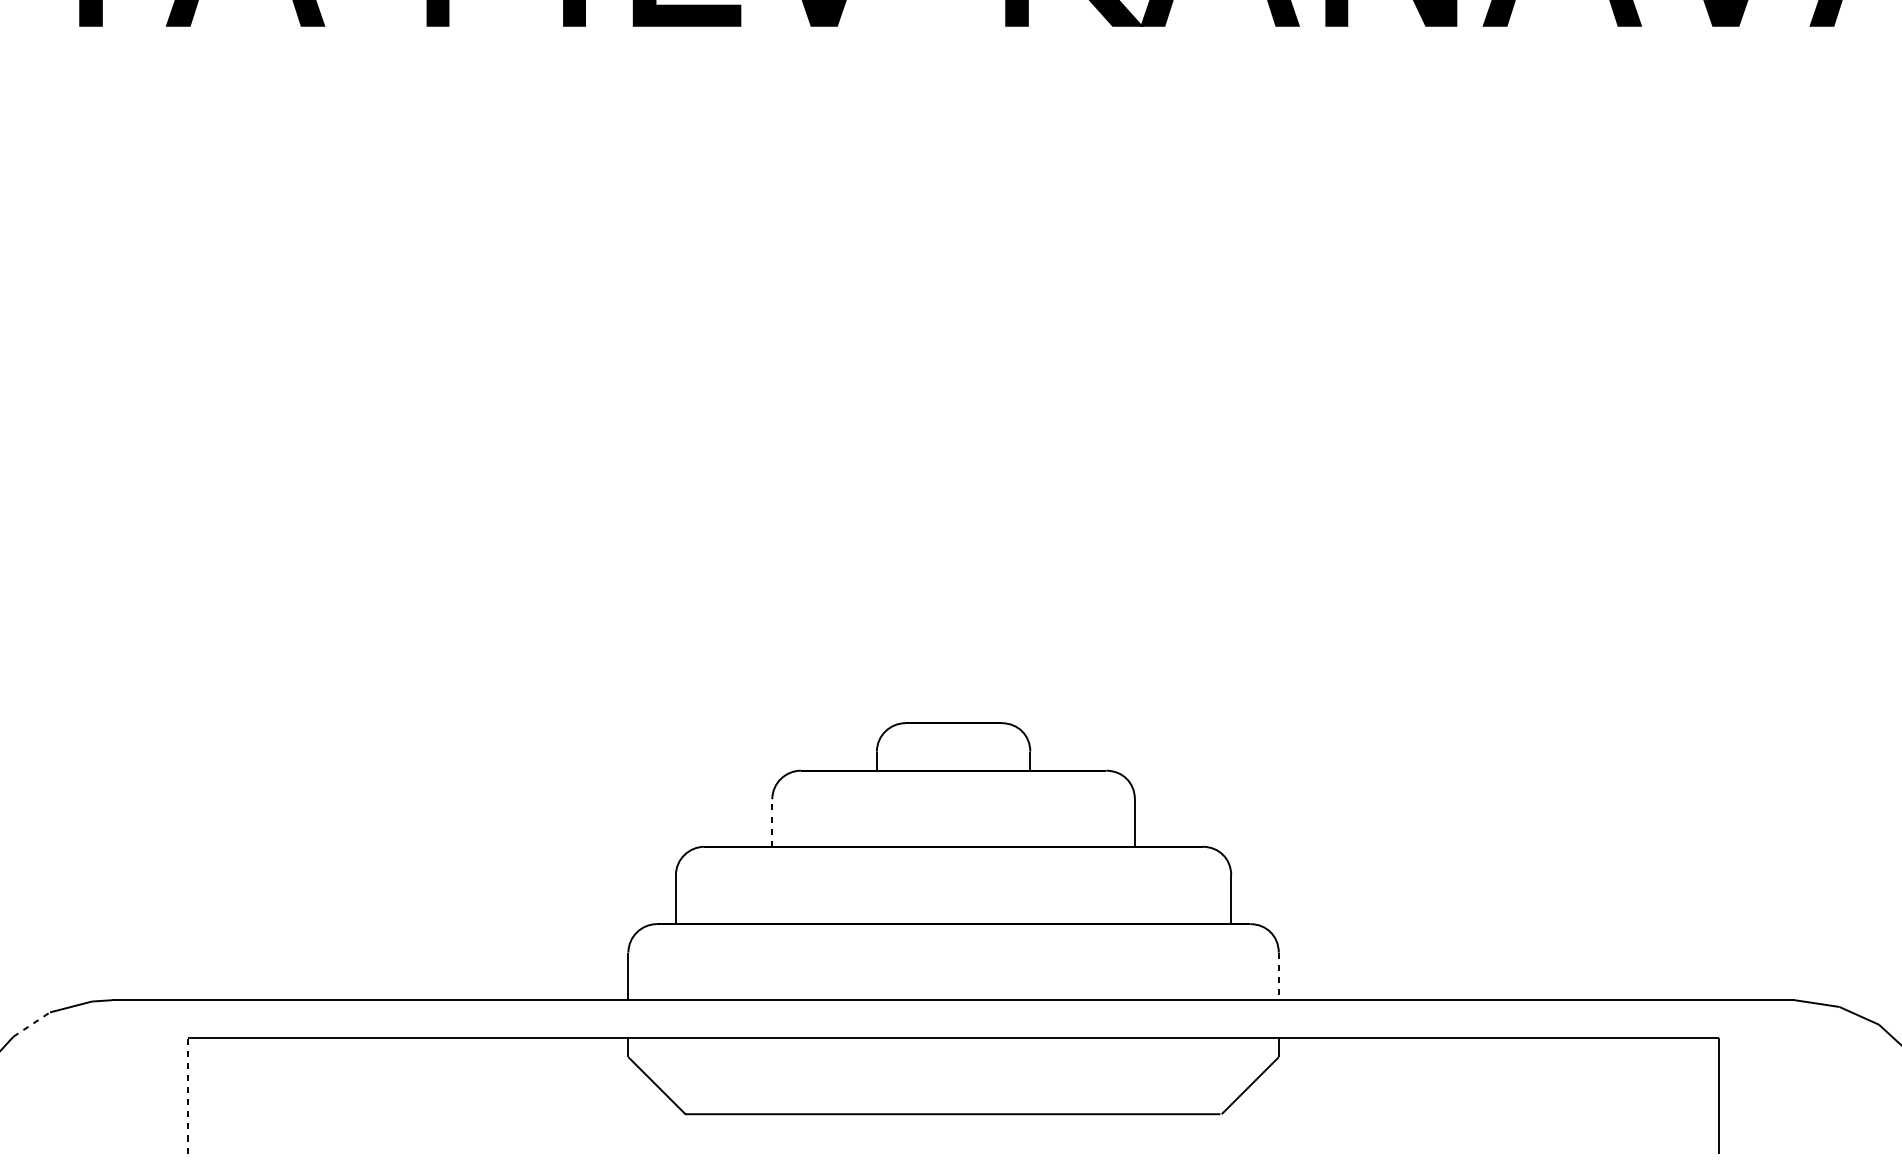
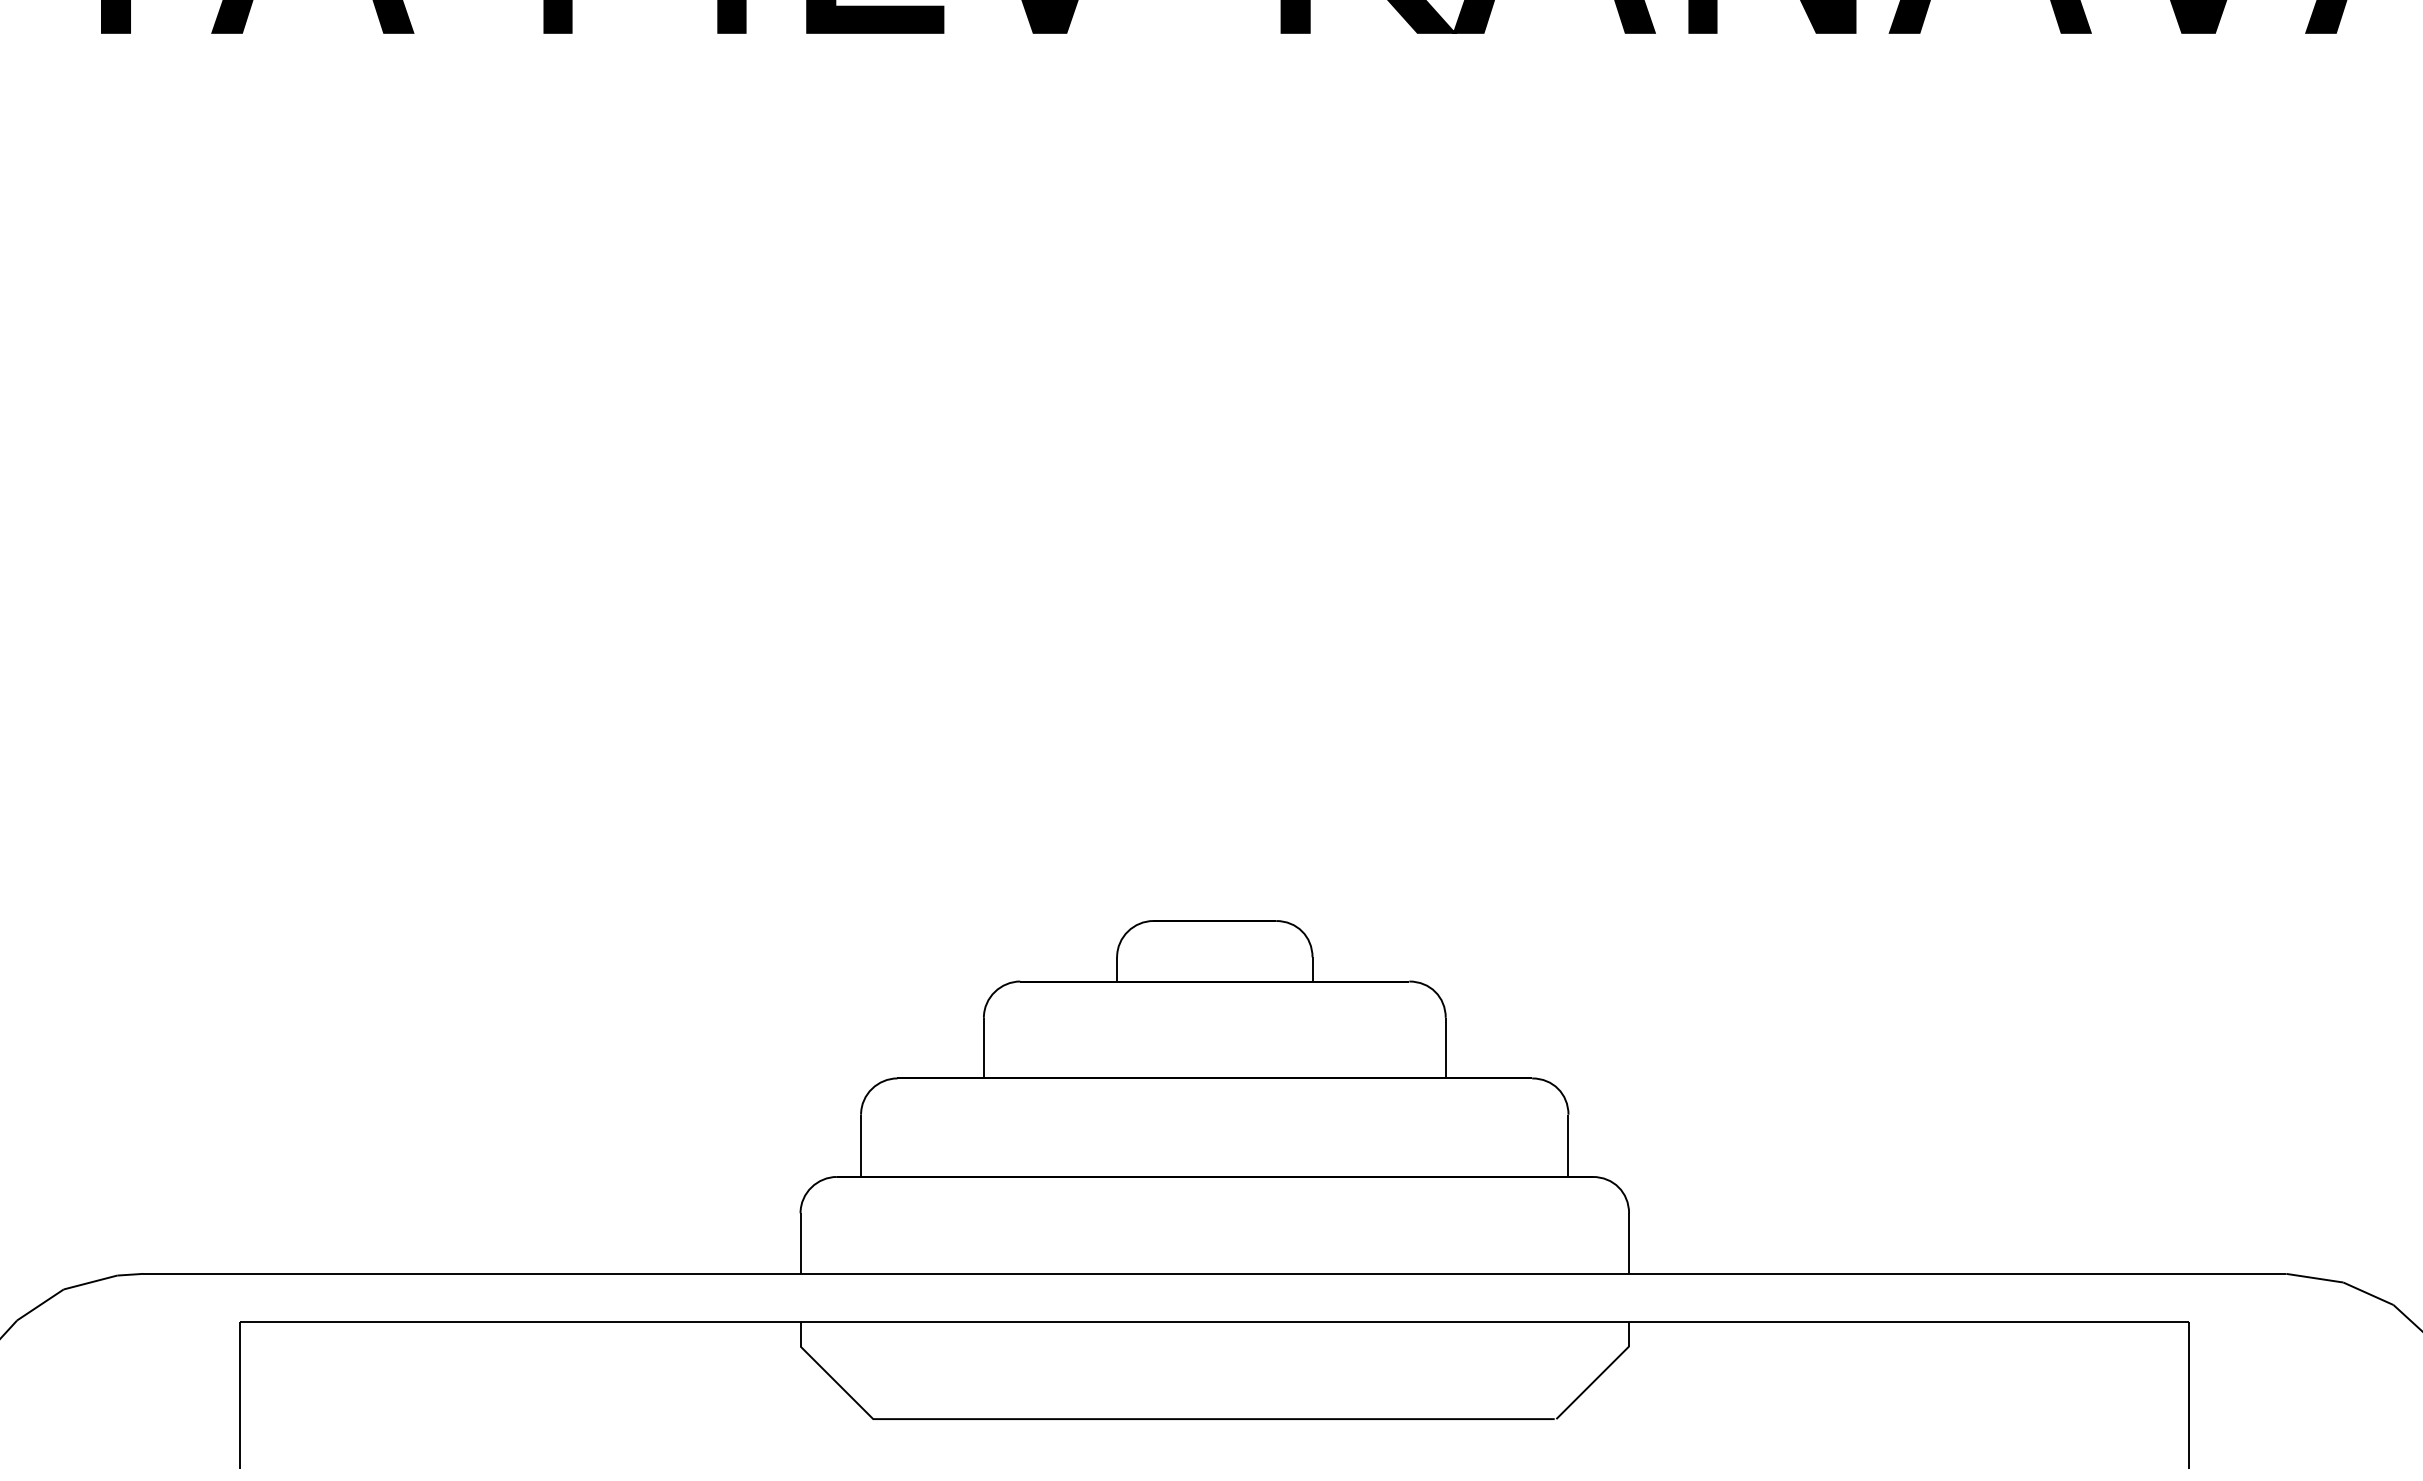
line: (772, 822) -> (983, 1047), dashed -> solid
line: (1279, 977) -> (1629, 1244), dashed -> solid
line: (31, 1024) -> (40, 1304), dashed -> solid
line: (188, 1095) -> (240, 1395), dashed -> solid

